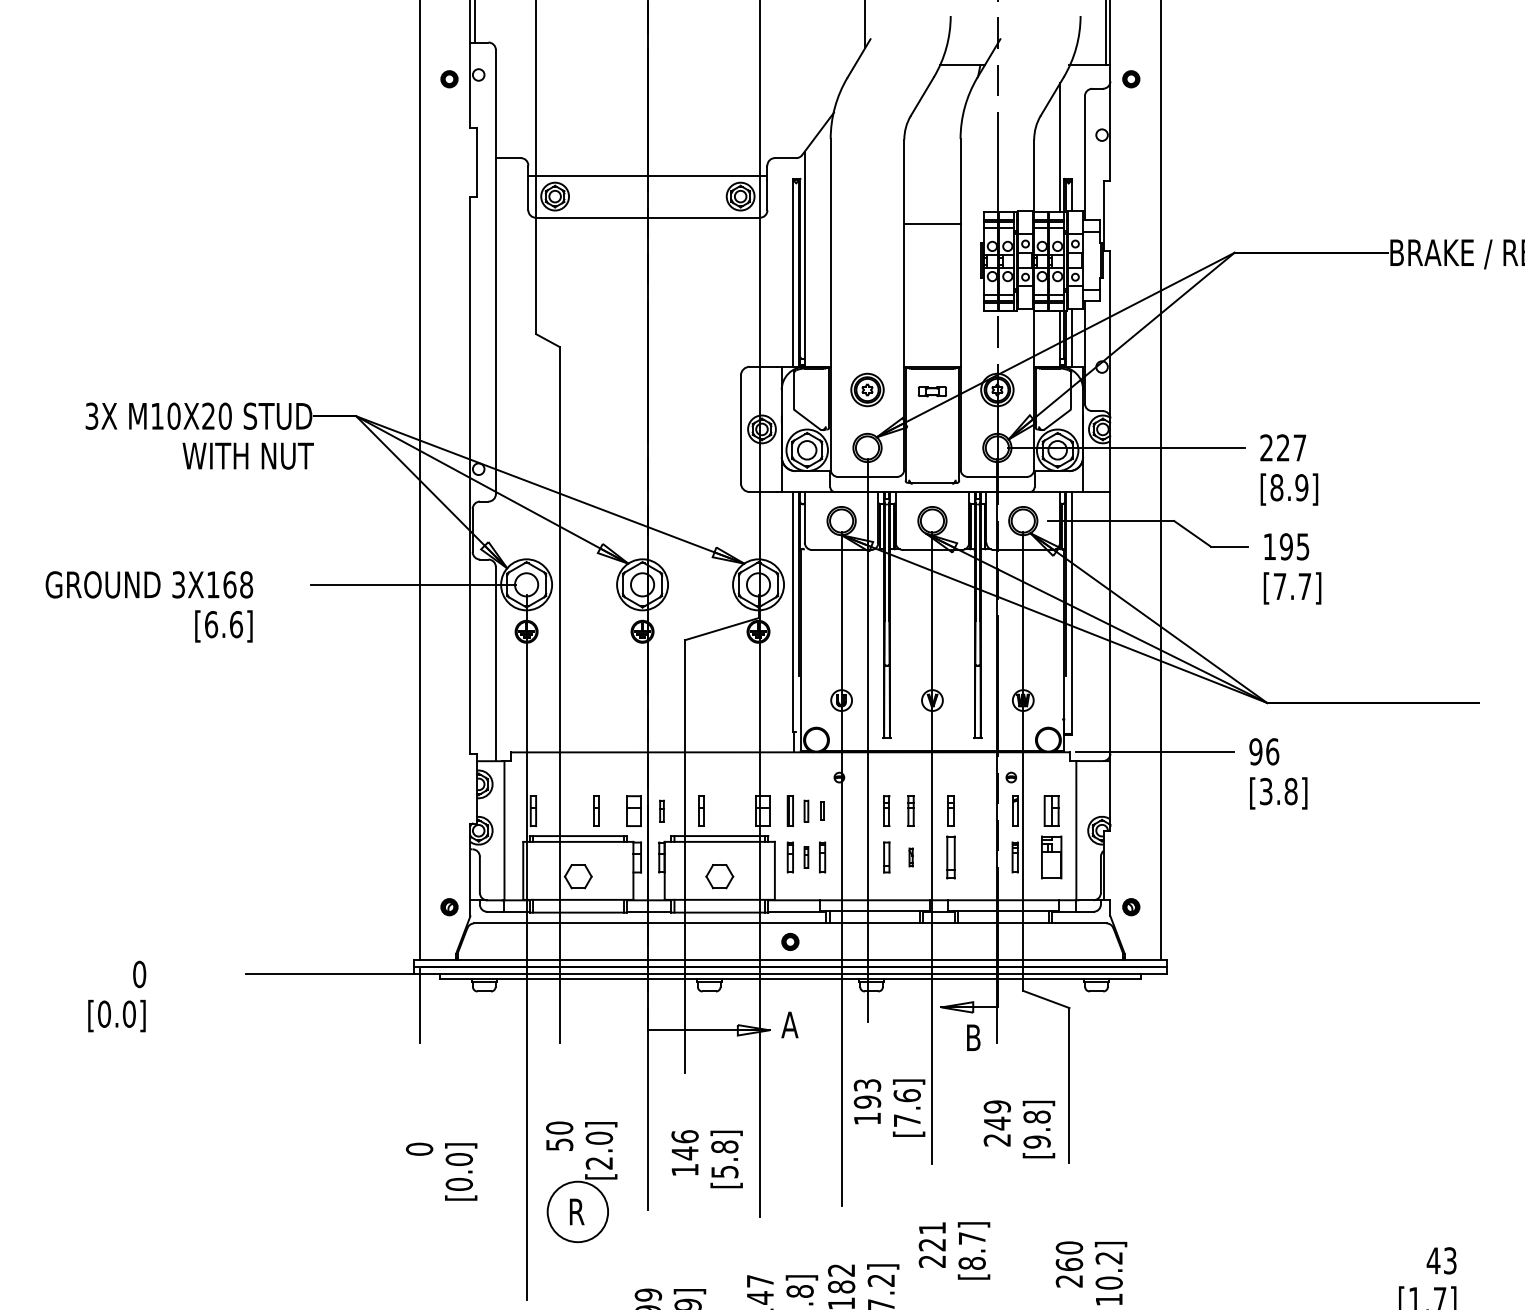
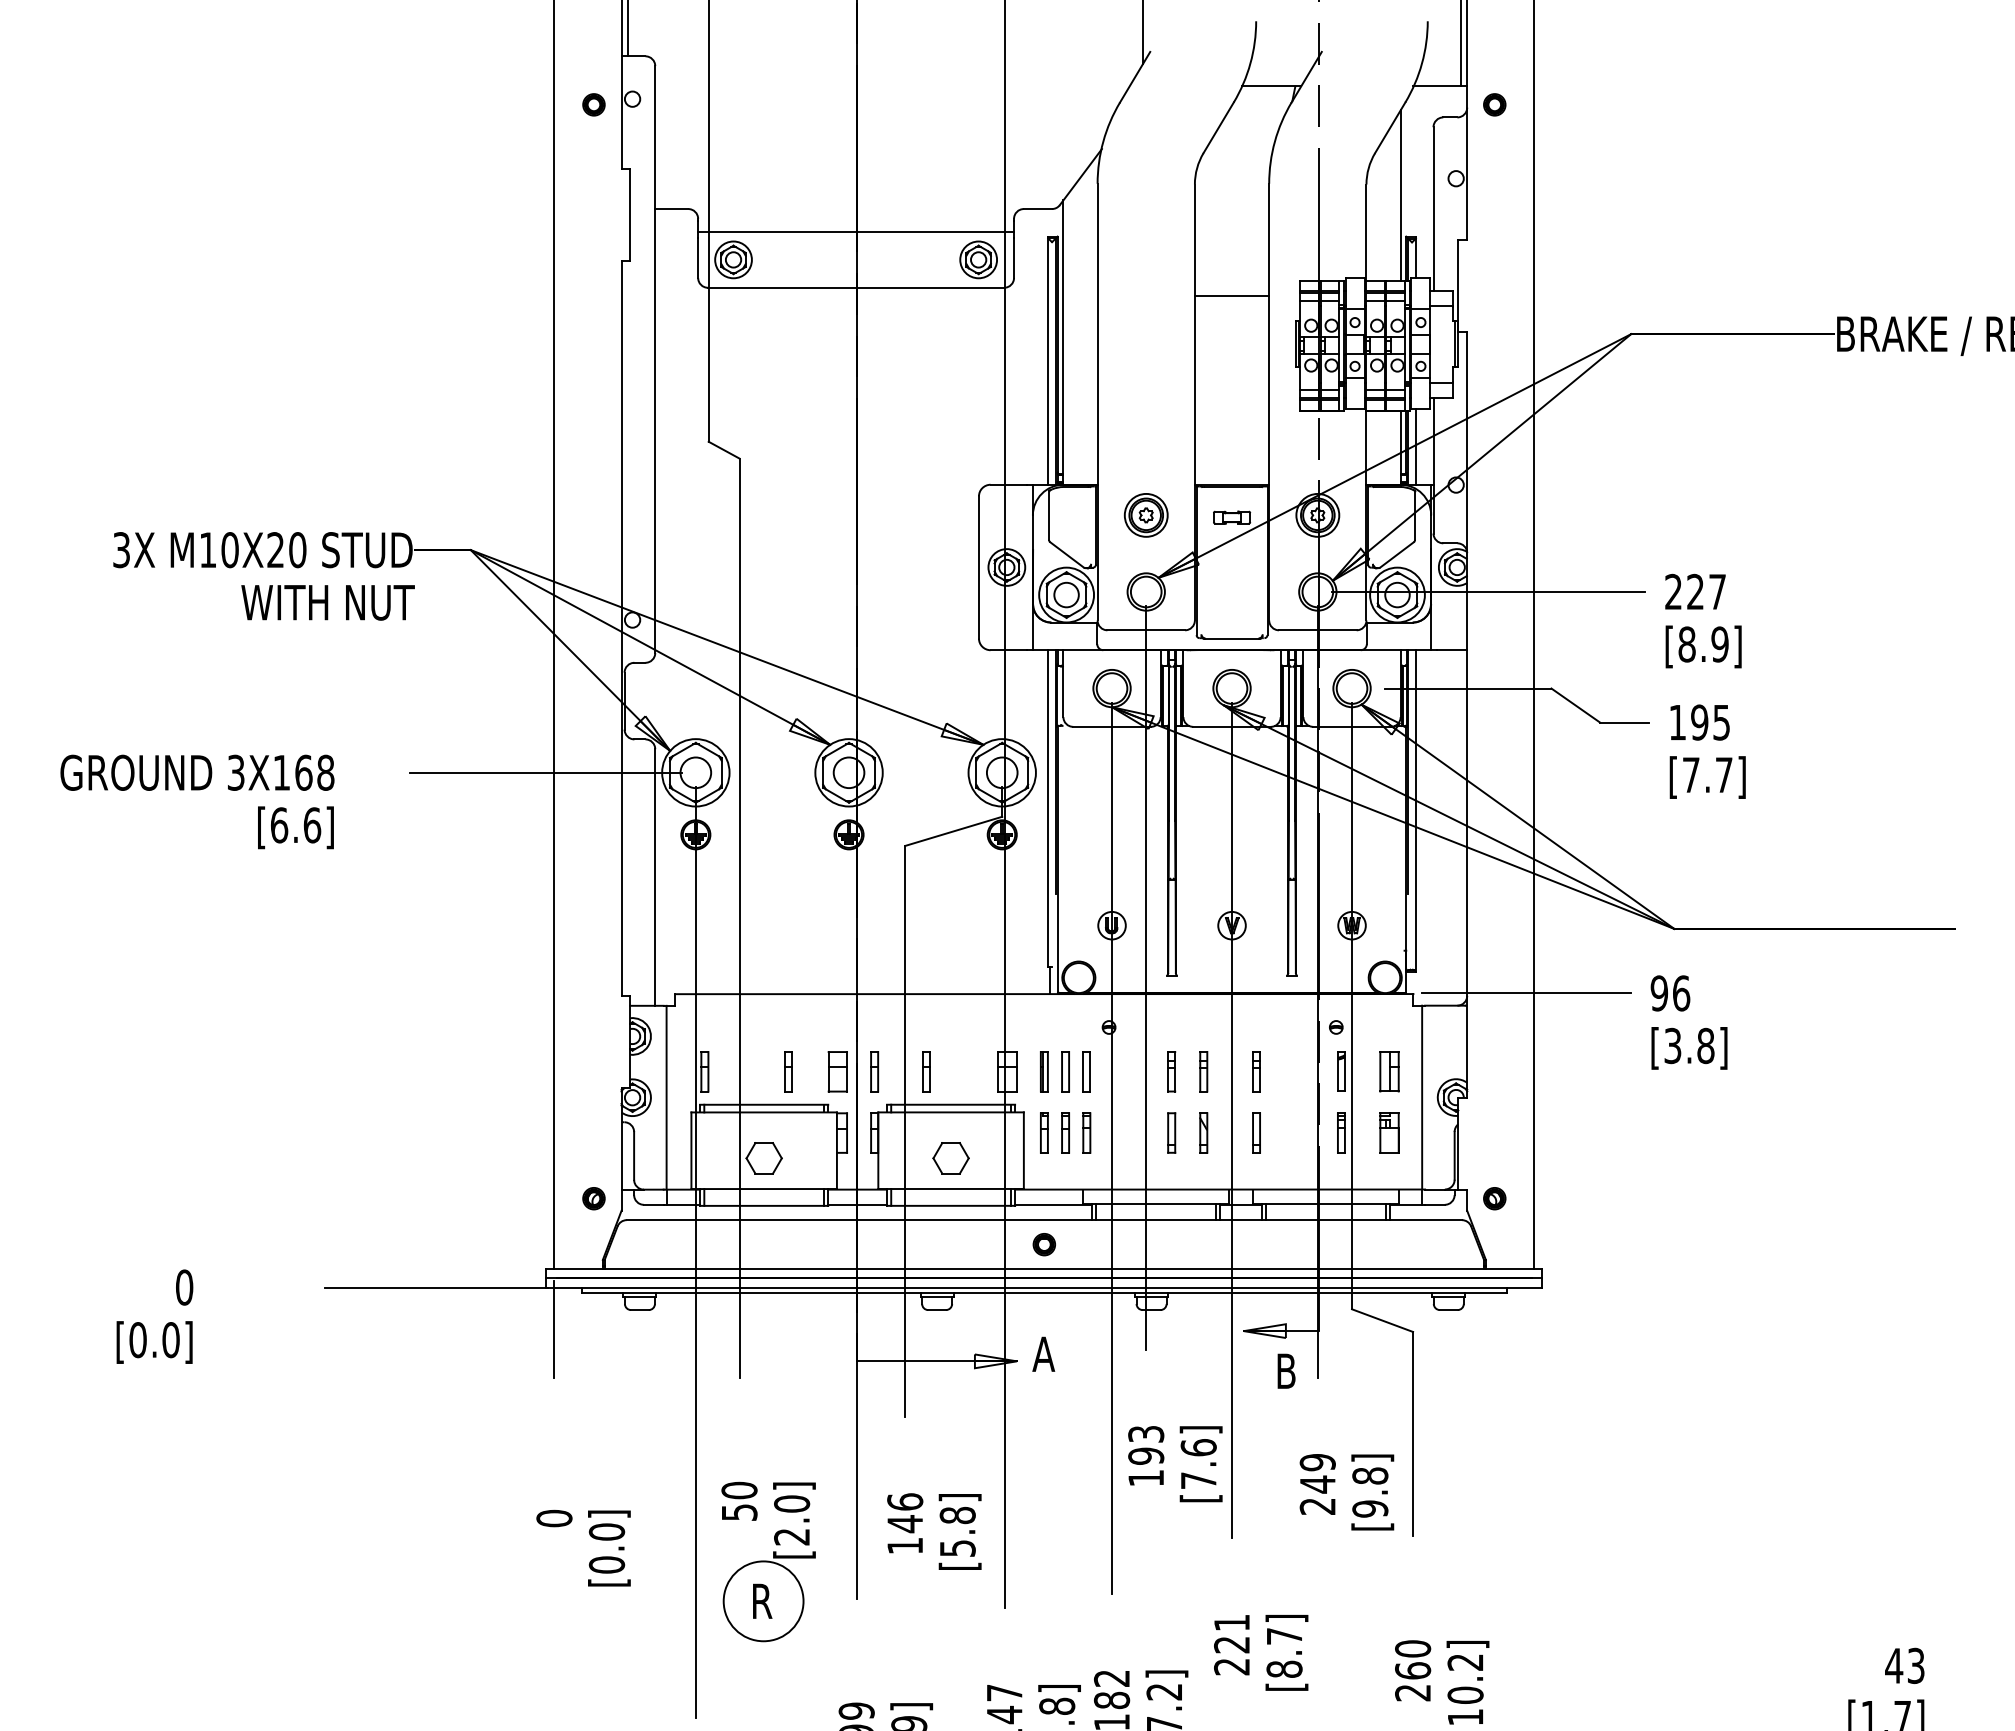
part: (661, 810) -> (874, 1071), size x1.43
part: (806, 810) -> (1065, 1071), size x1.43
part: (822, 810) -> (1086, 1071), size x1.67
part: (806, 857) -> (1065, 1132), size x1.43
part: (910, 857) -> (1203, 1132), size x1.67
part: (950, 857) -> (1256, 1132), size x0.71
part: (1051, 857) -> (1389, 1132), size x0.71

